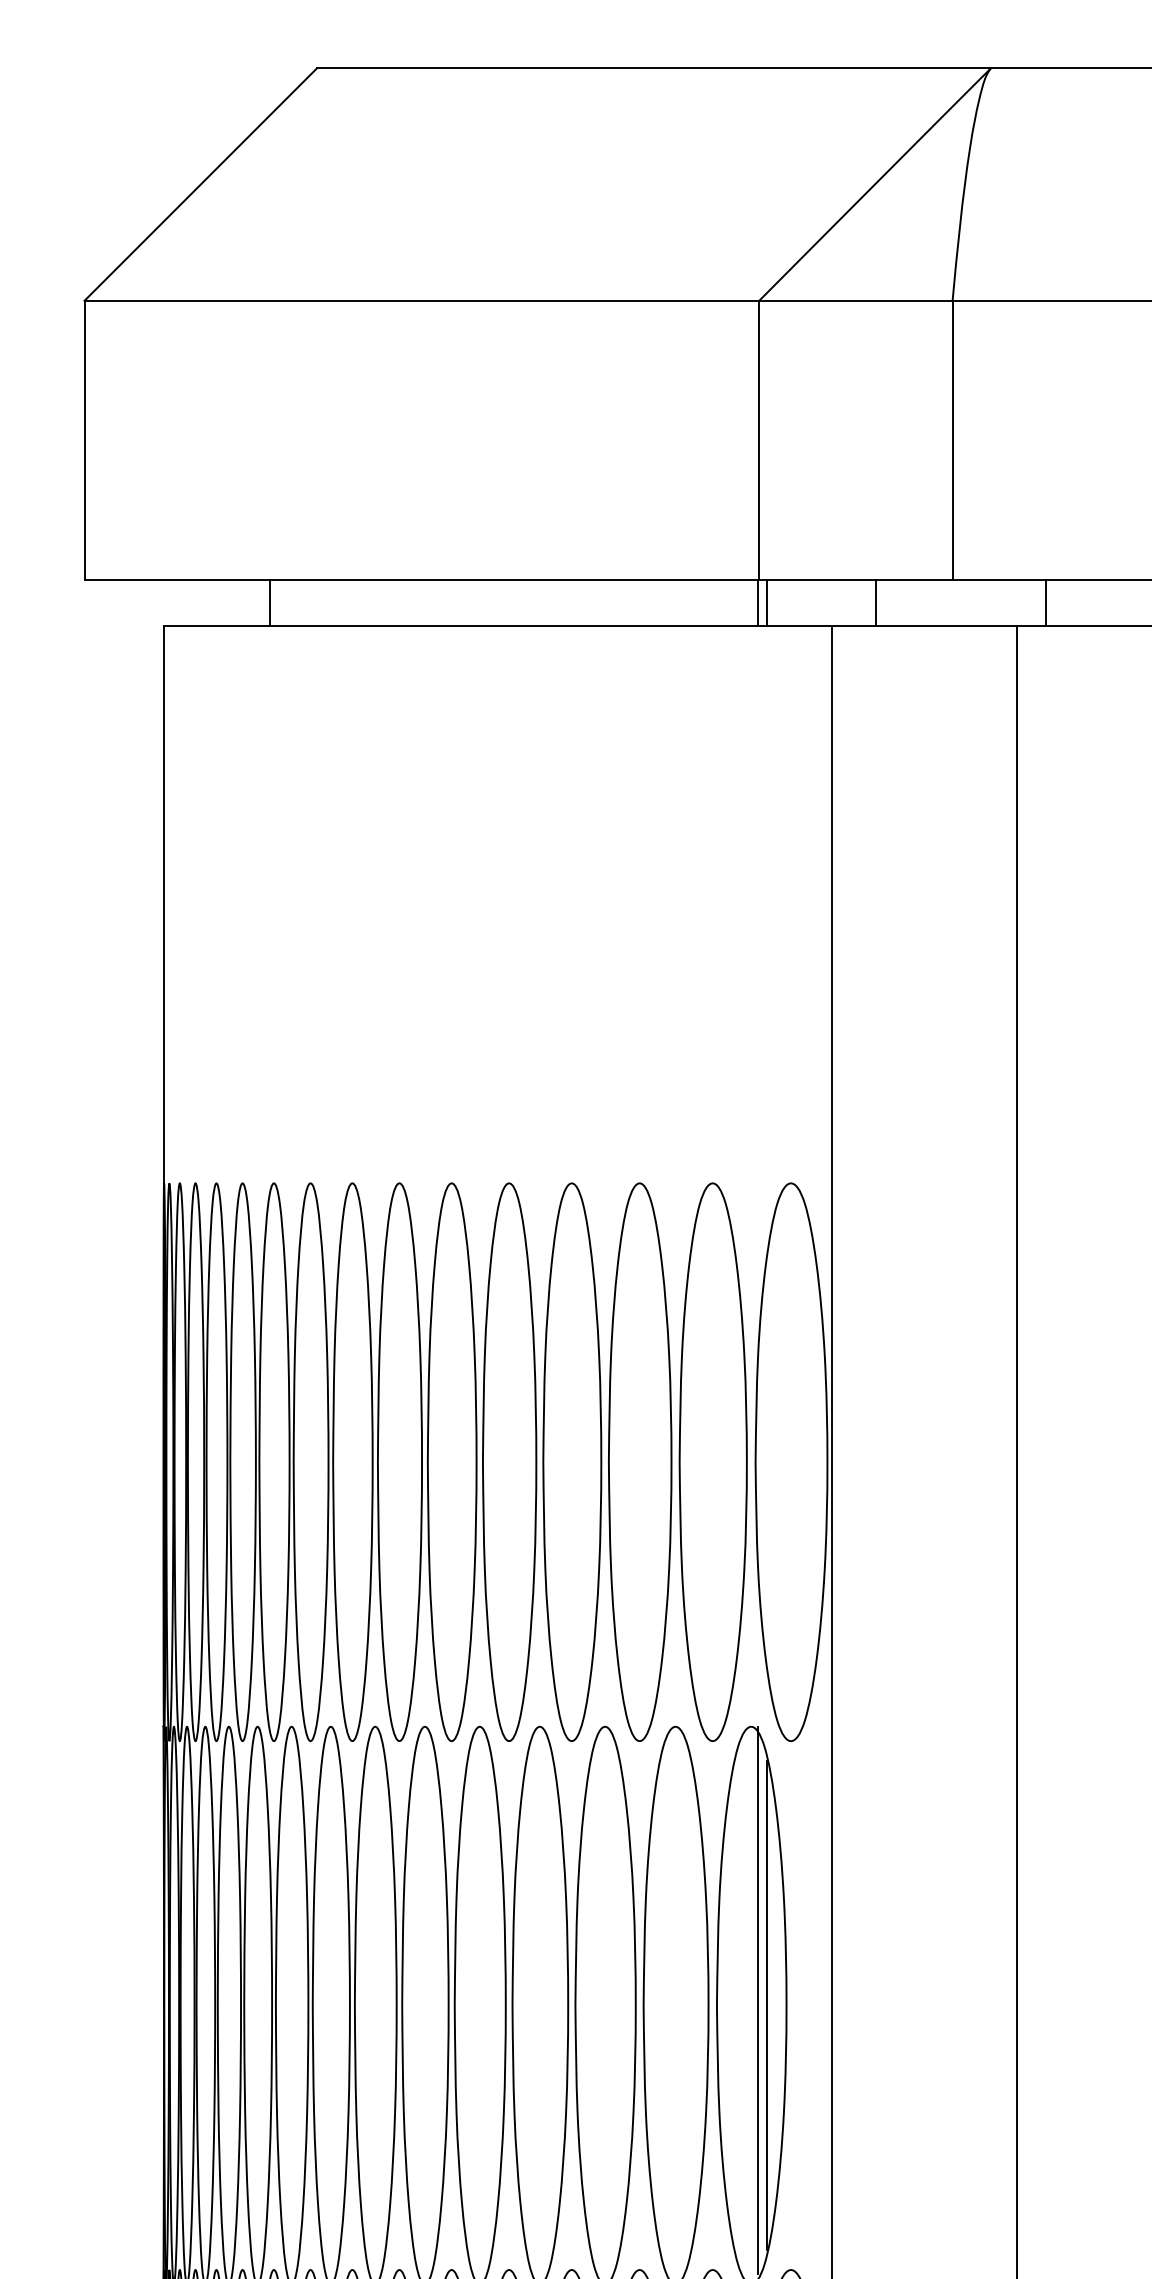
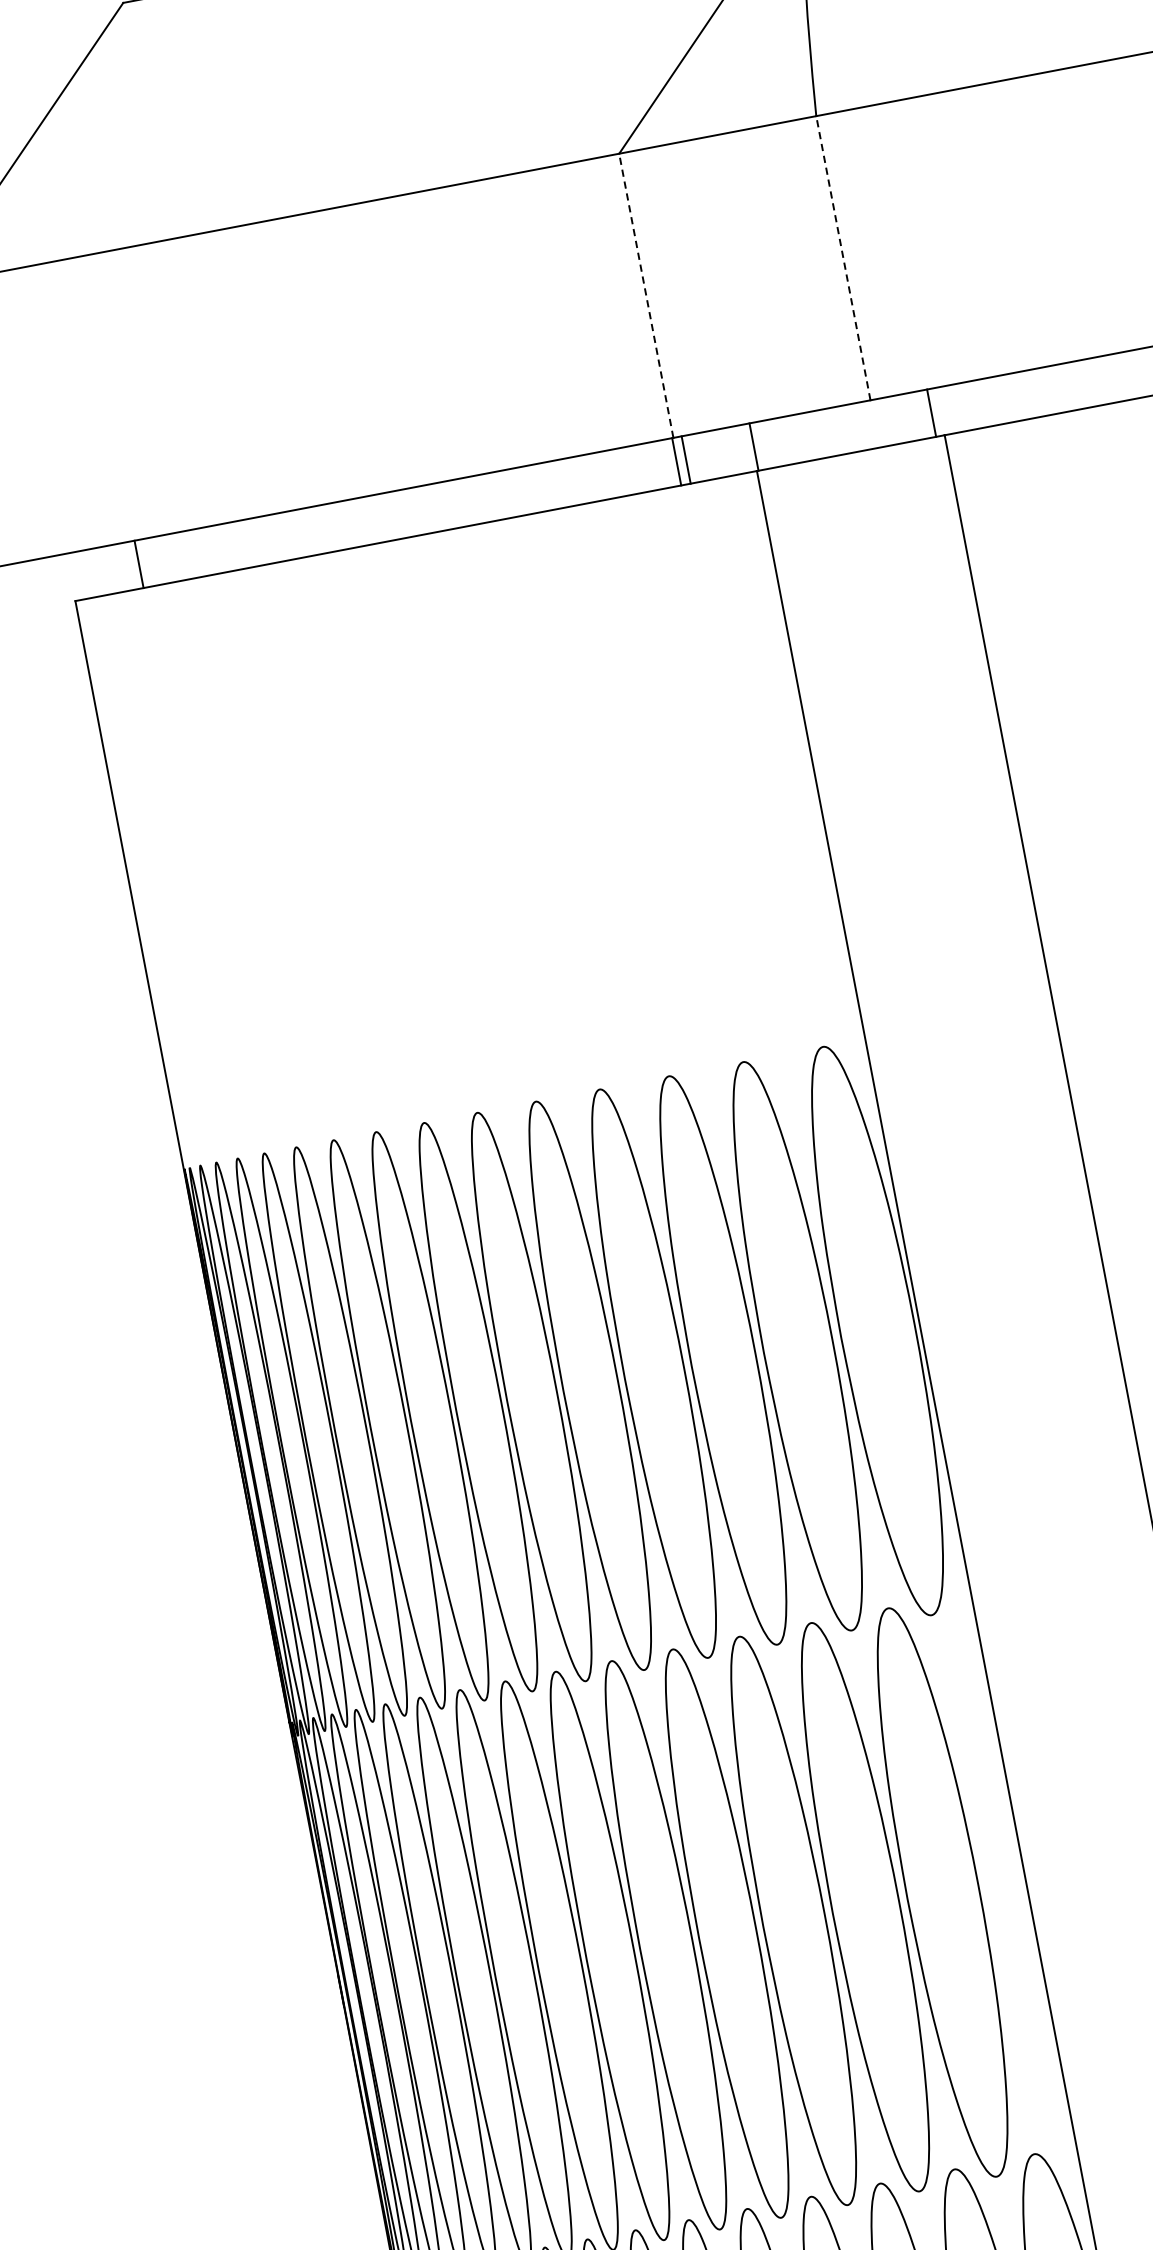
line: (759, 439) -> (646, 294), solid -> dashed
line: (952, 439) -> (843, 257), solid -> dashed
line: (270, 602) -> (139, 563), moved
line: (875, 602) -> (753, 446), moved
line: (1046, 602) -> (931, 412), moved
line: (758, 2000) -> (948, 1885), removed
line: (767, 2005) -> (959, 1889), removed

